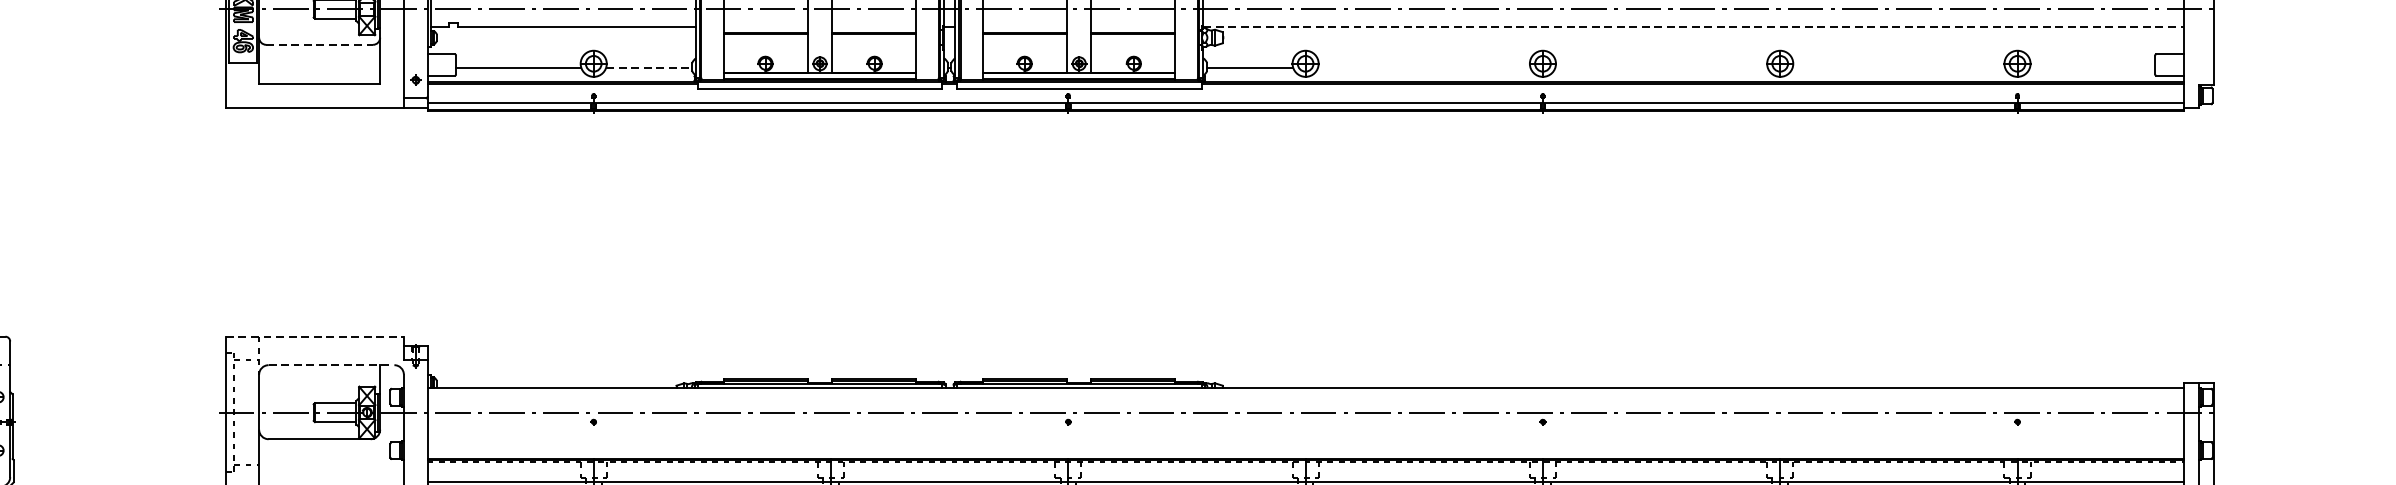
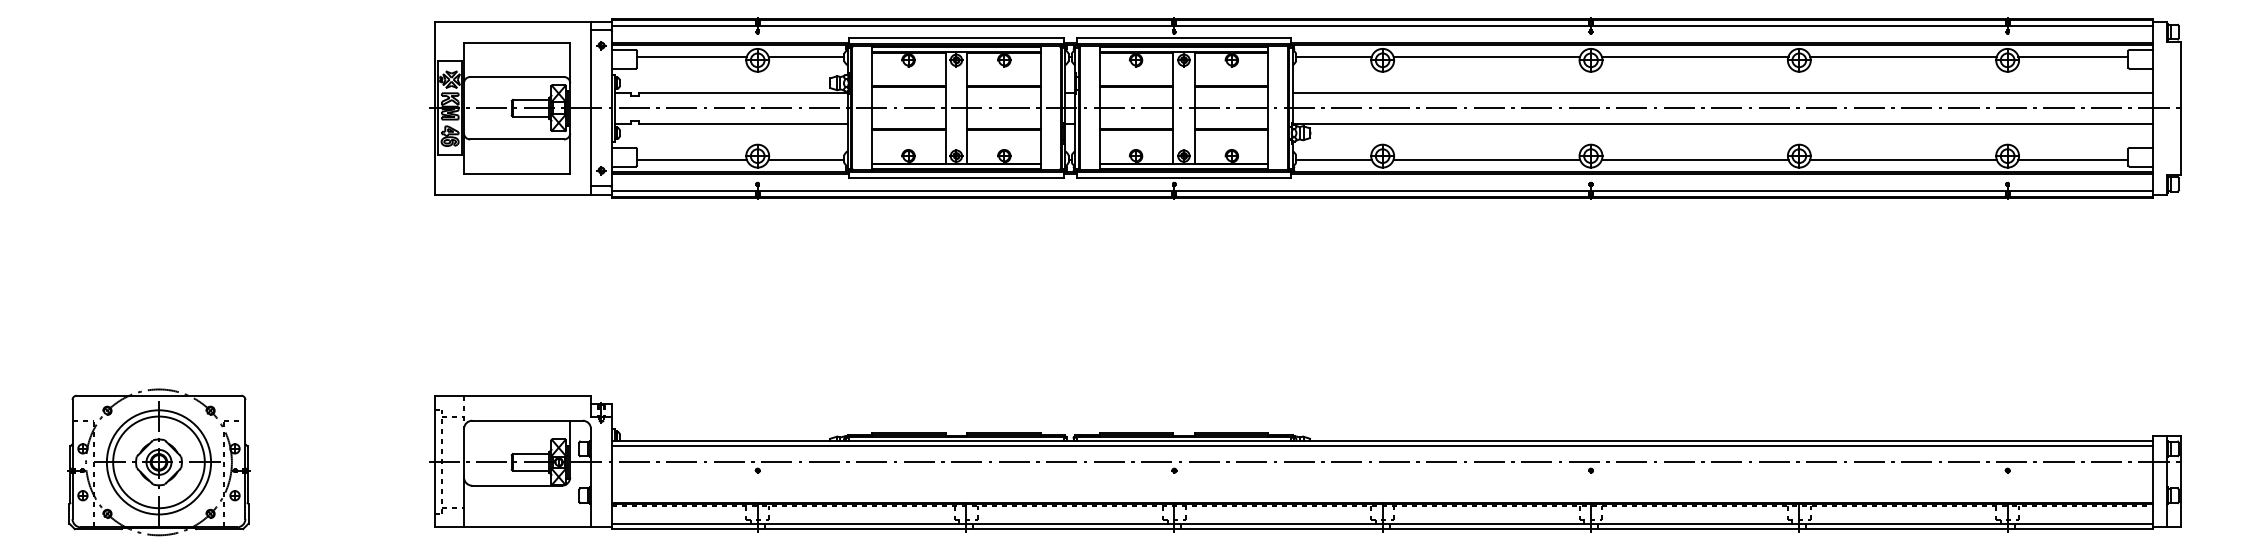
line: (1693, 26) -> (1723, 123), dashed -> solid
line: (320, 44) -> (517, 139), dashed -> solid
line: (649, 67) -> (806, 159), dashed -> solid
line: (1423, 67) -> (1486, 159), added
line: (1660, 67) -> (1694, 159), added
line: (1898, 67) -> (1903, 159), added
line: (2092, 67) -> (2073, 159), added
line: (315, 336) -> (513, 395), dashed -> solid
line: (332, 364) -> (528, 420), dashed -> solid
line: (1305, 394) -> (1382, 446), added

